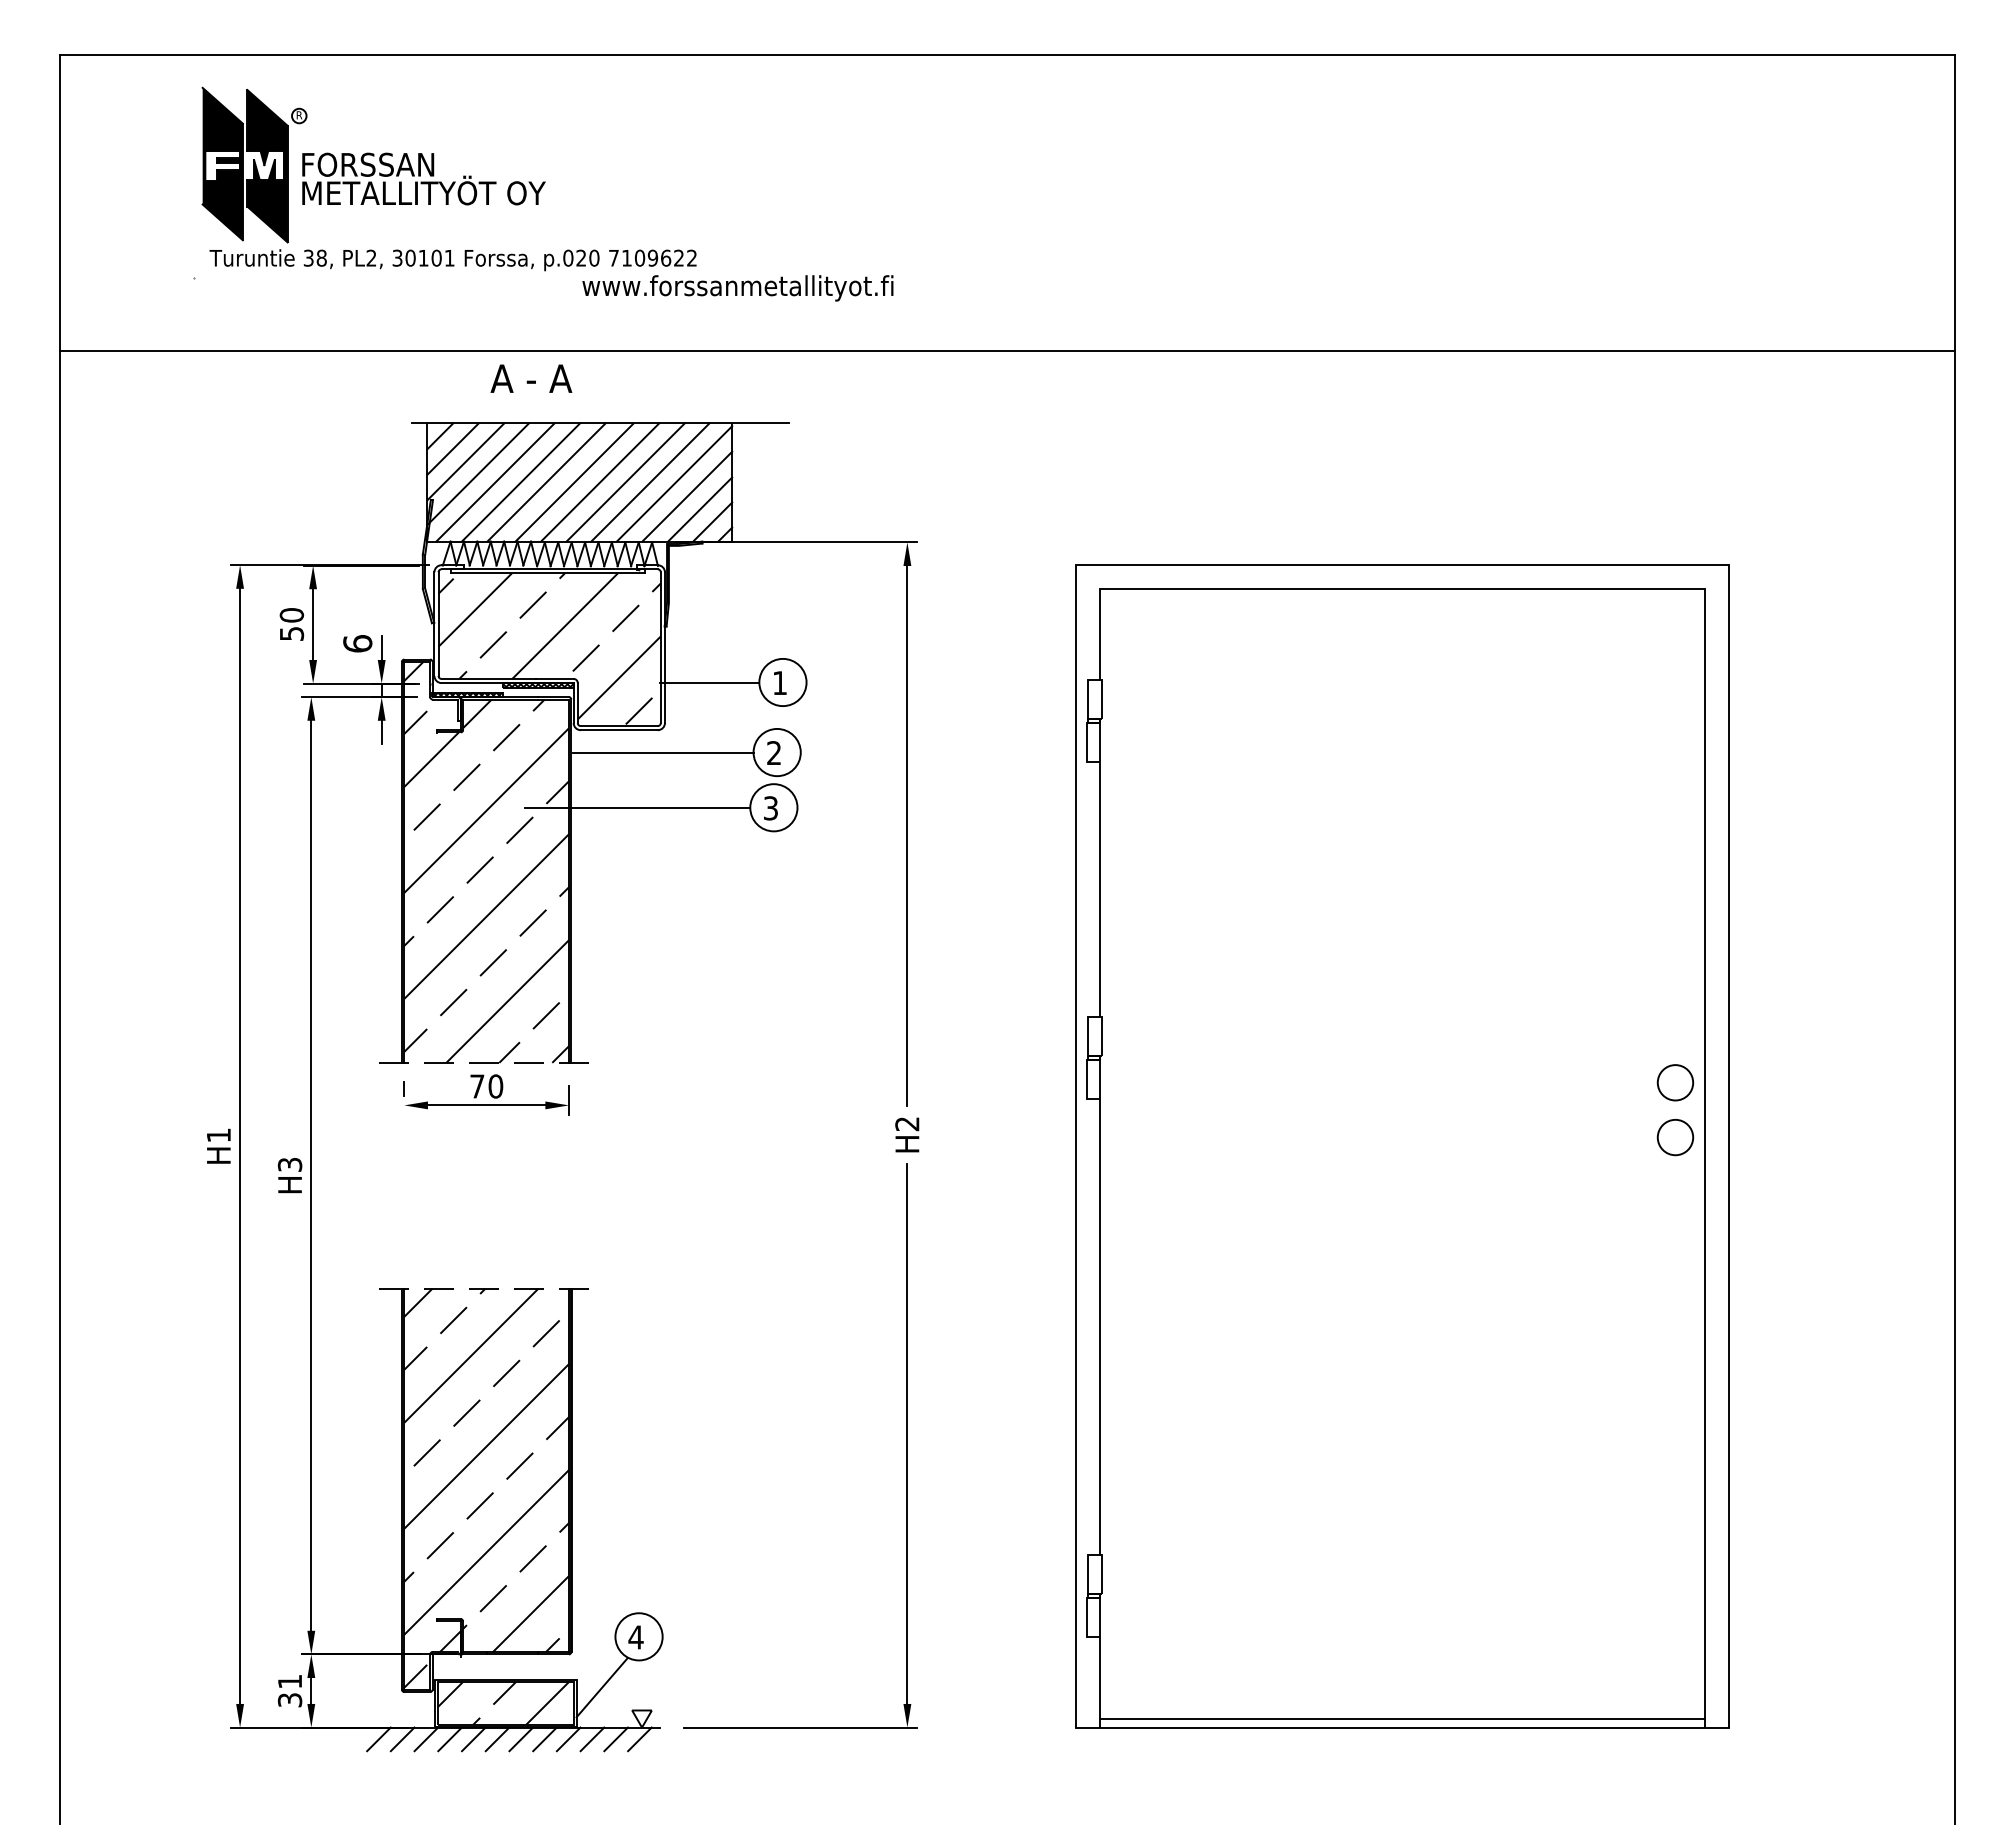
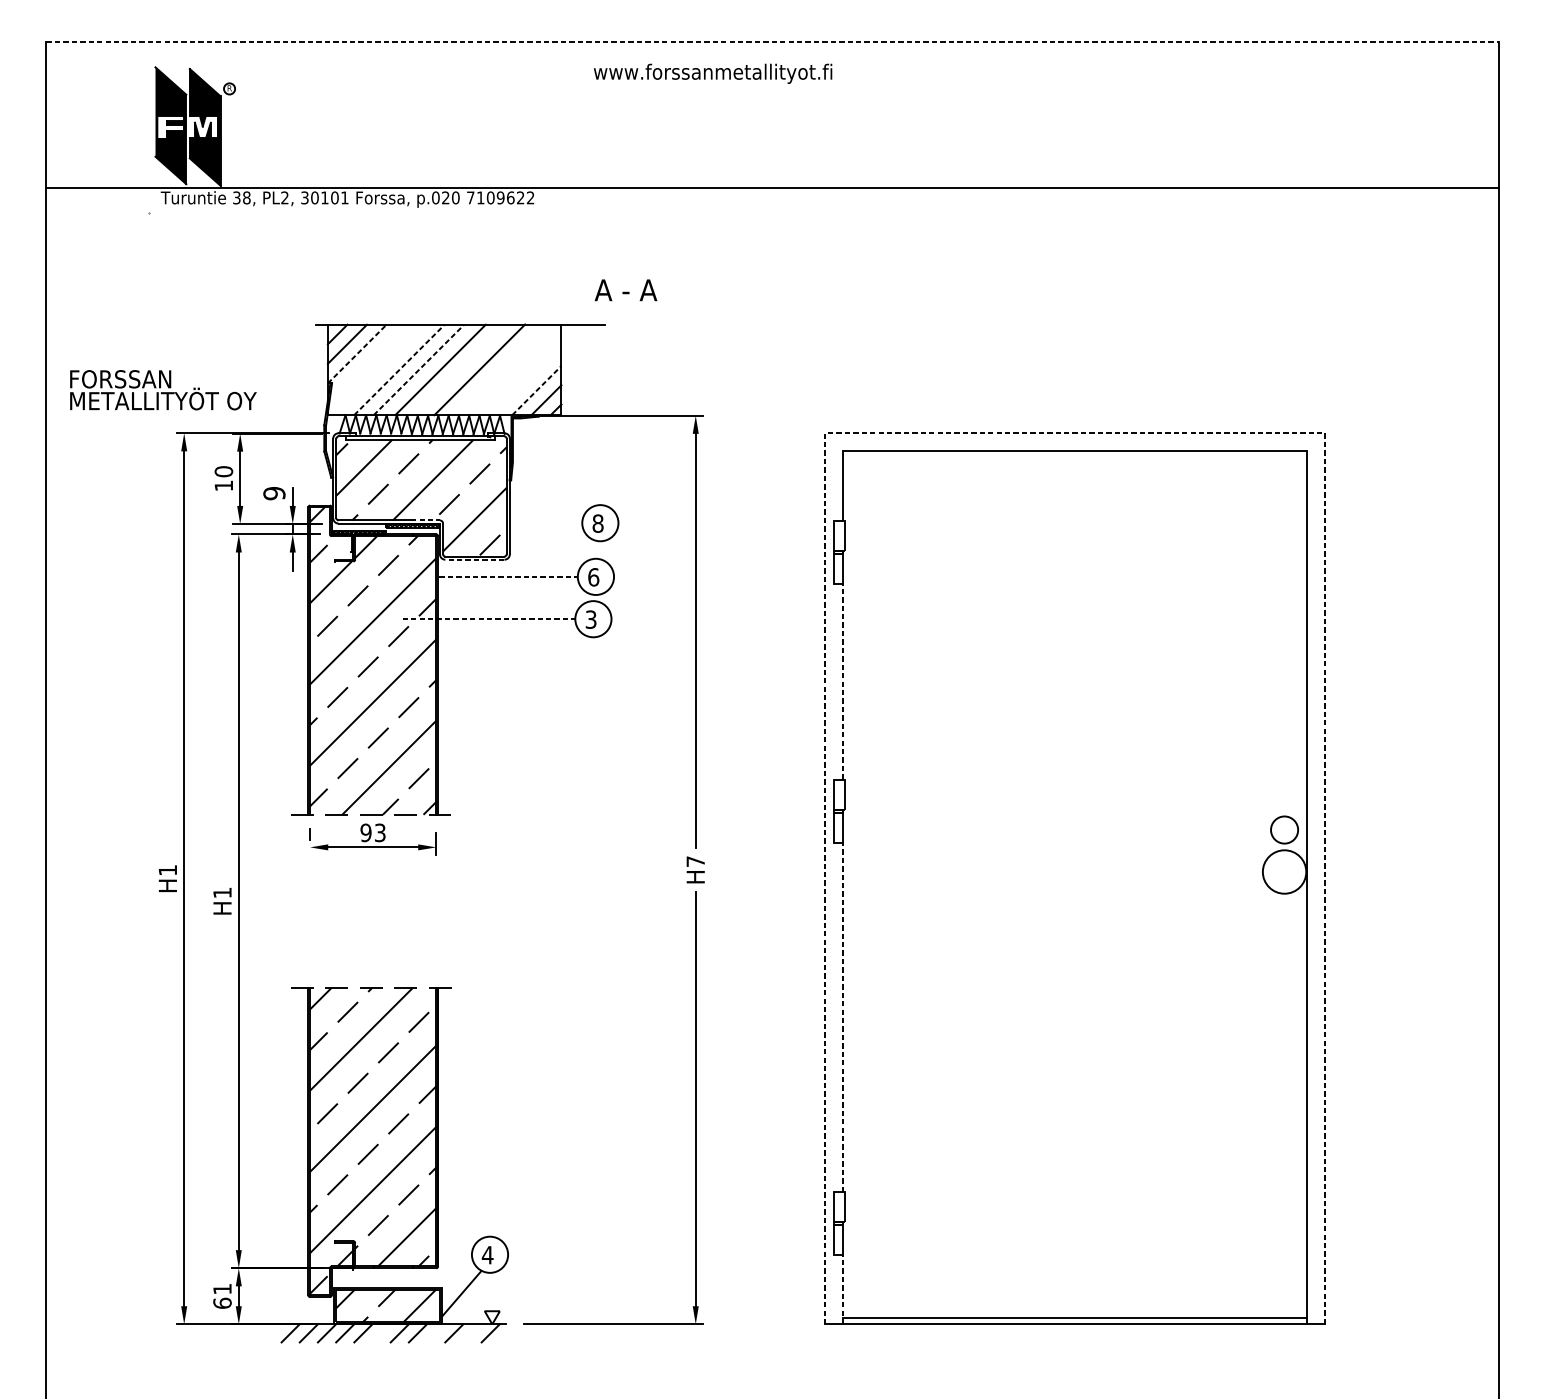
line: (1007, 54) -> (772, 41), solid -> dashed
text: (423, 178) -> (163, 389), moved
text: (737, 288) -> (712, 73), moved
line: (1007, 351) -> (772, 188), moved
text: (531, 378) -> (626, 290), moved
line: (466, 461) -> (357, 353), solid -> dashed
line: (477, 473) -> (366, 362), removed
line: (495, 482) -> (380, 369), removed
line: (521, 482) -> (399, 369), solid -> dashed
line: (546, 482) -> (419, 369), solid -> dashed
line: (600, 482) -> (460, 369), removed
line: (650, 482) -> (498, 369), removed
line: (674, 483) -> (517, 370), removed
line: (687, 496) -> (527, 380), removed
line: (700, 509) -> (537, 390), solid -> dashed
line: (1402, 565) -> (1075, 433), solid -> dashed
text: (292, 633) -> (224, 485), 50 -> 10
text: (357, 643) -> (274, 493), 6 -> 9
line: (554, 678) -> (425, 520), solid -> dashed
line: (709, 682) -> (544, 523), removed
text: (779, 683) -> (597, 523), 1 -> 8
line: (619, 730) -> (475, 559), solid -> dashed
line: (663, 752) -> (508, 576), solid -> dashed
text: (774, 753) -> (593, 577), 2 -> 6
line: (637, 807) -> (488, 619), solid -> dashed
line: (1099, 889) -> (843, 681), solid -> dashed
text: (486, 1086) -> (373, 832), 70 -> 93
text: (907, 1124) -> (695, 862), H2 -> H7
circle: (1675, 1137) -> (1284, 871), size x1.6
text: (289, 1164) -> (222, 892), H3 -> H1
line: (1099, 1326) -> (843, 1016), solid -> dashed
line: (1099, 1681) -> (843, 1289), solid -> dashed
text: (289, 1699) -> (222, 1302), 31 -> 61
line: (497, 1739) -> (381, 1333), removed
line: (568, 1739) -> (435, 1333), removed
line: (615, 1739) -> (471, 1333), removed

